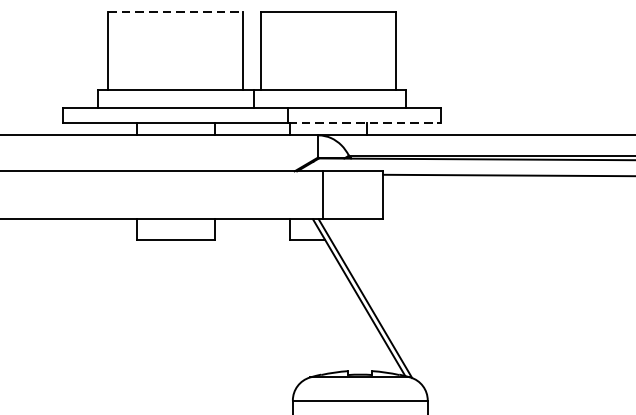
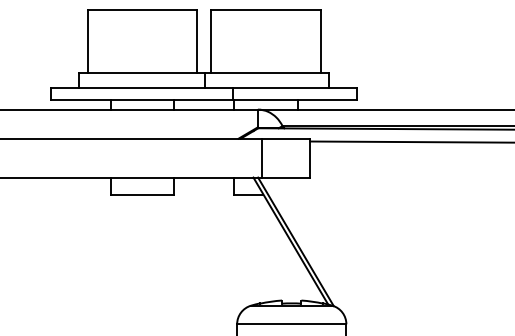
line: (176, 13) -> (142, 10), dashed -> solid
line: (364, 122) -> (295, 99), dashed -> solid

